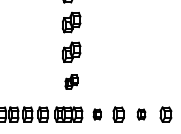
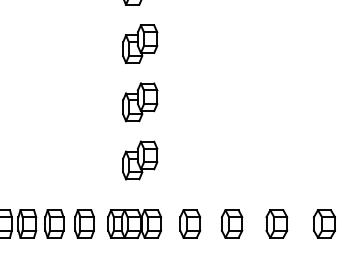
part: (71, 81) -> (139, 159), size x1.43
part: (97, 114) -> (190, 223), size x1.43
part: (141, 114) -> (276, 223), size x1.43

